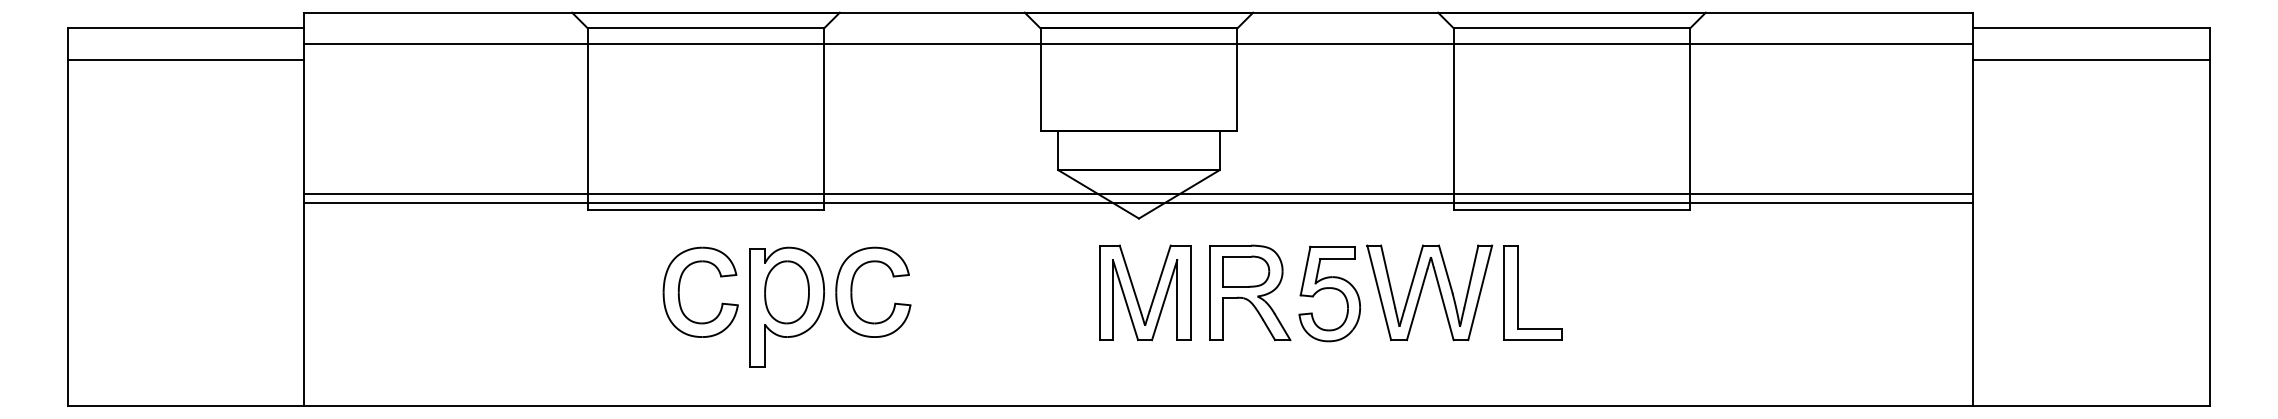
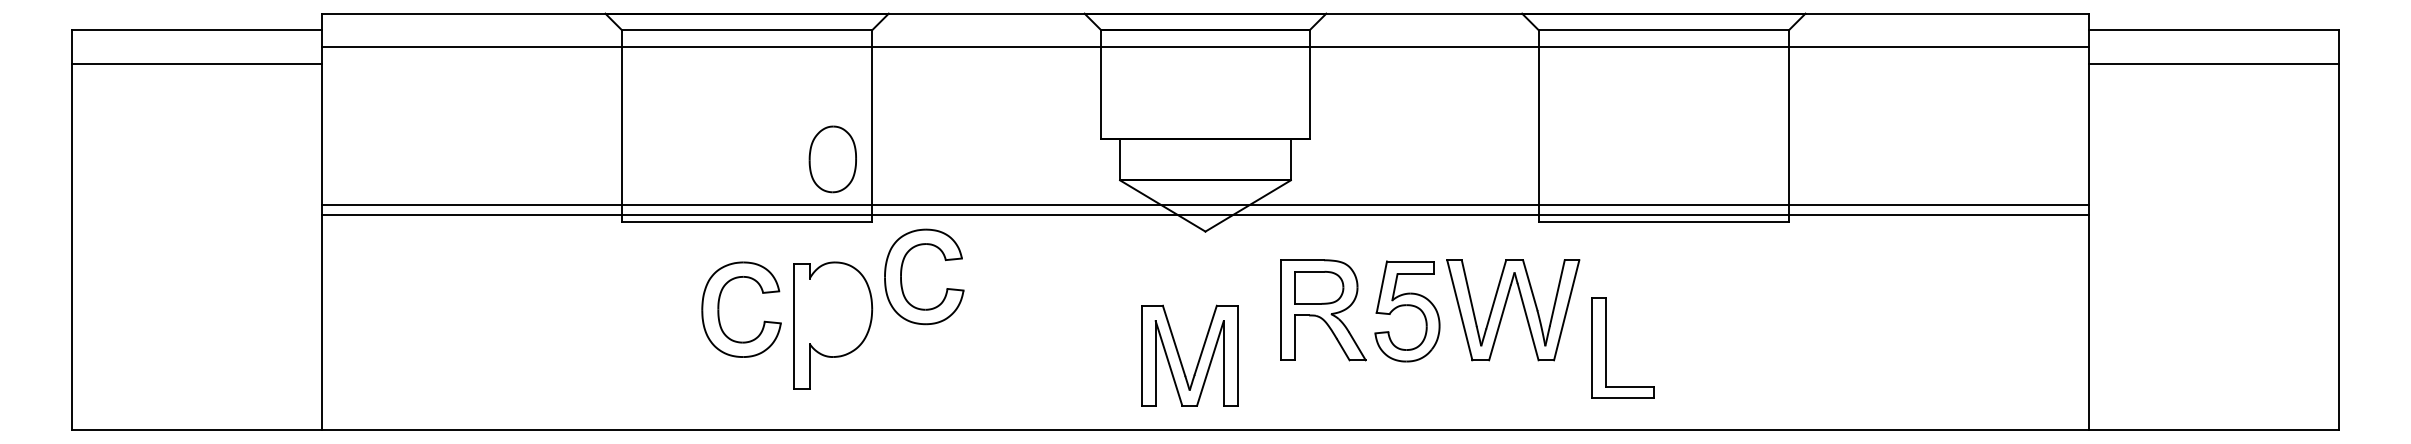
part: (852, 291) -> (902, 275), moved
part: (786, 292) -> (832, 159), moved
part: (1518, 292) -> (1607, 347), moved
part: (1153, 295) -> (1198, 358), moved

